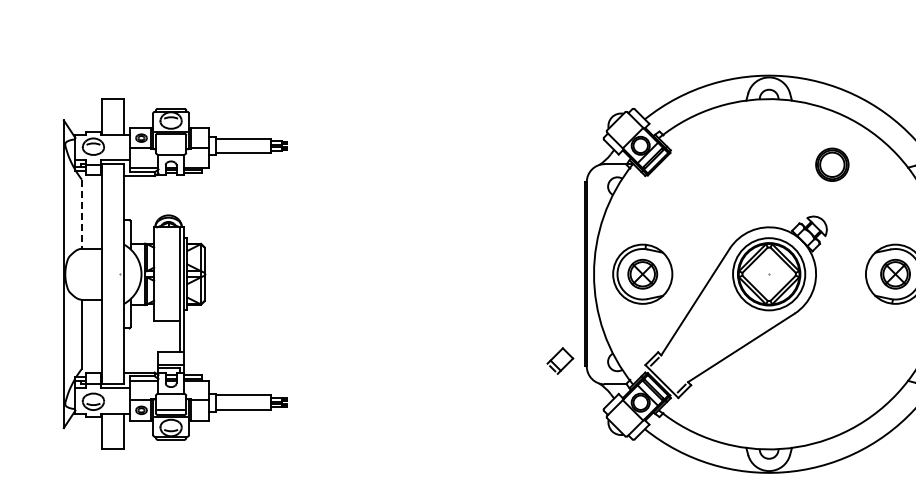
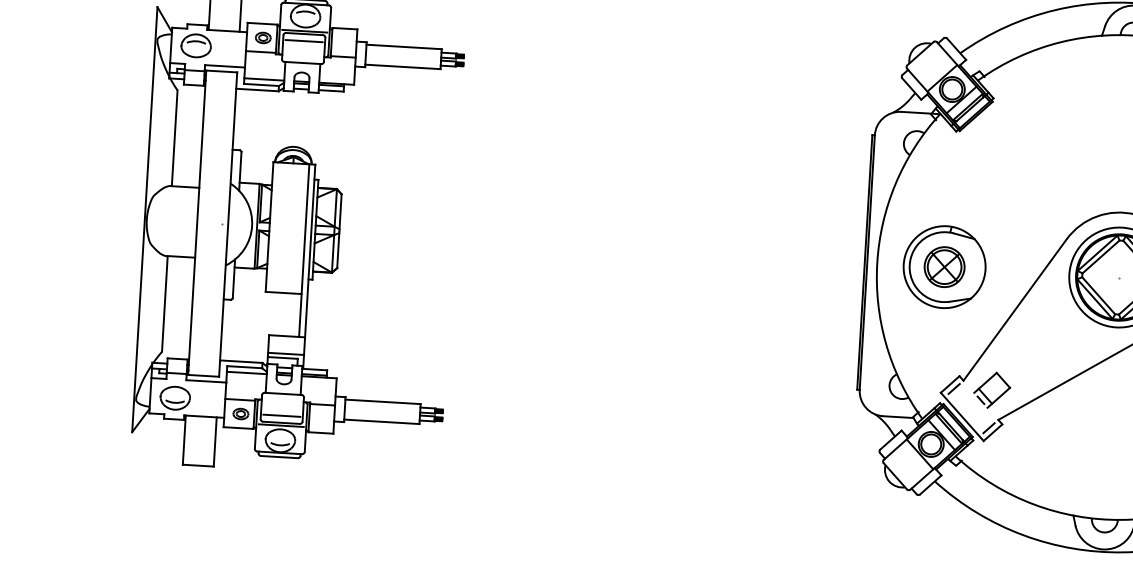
line: (170, 138) -> (303, 40), added
line: (81, 214) -> (174, 138), dashed -> solid
part: (560, 360) -> (992, 389), moved

